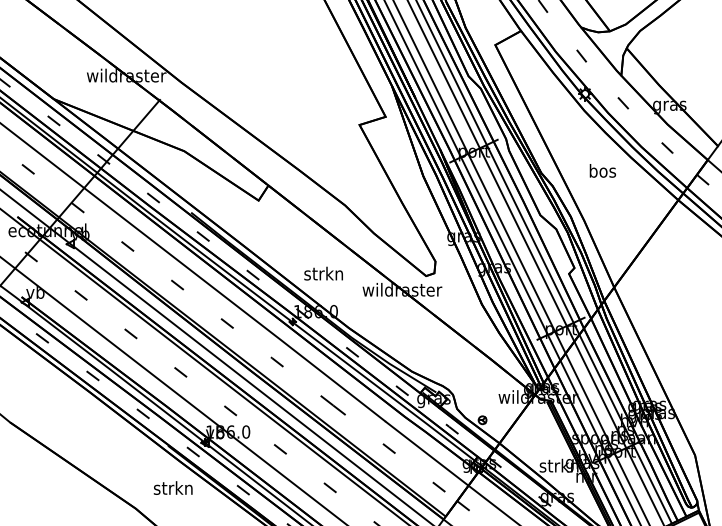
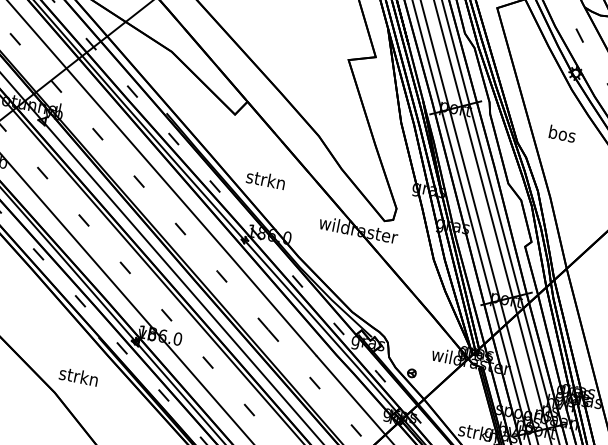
text: (602, 170) -> (562, 133), moved
text: (323, 273) -> (265, 179), moved
text: (172, 487) -> (78, 375), moved

